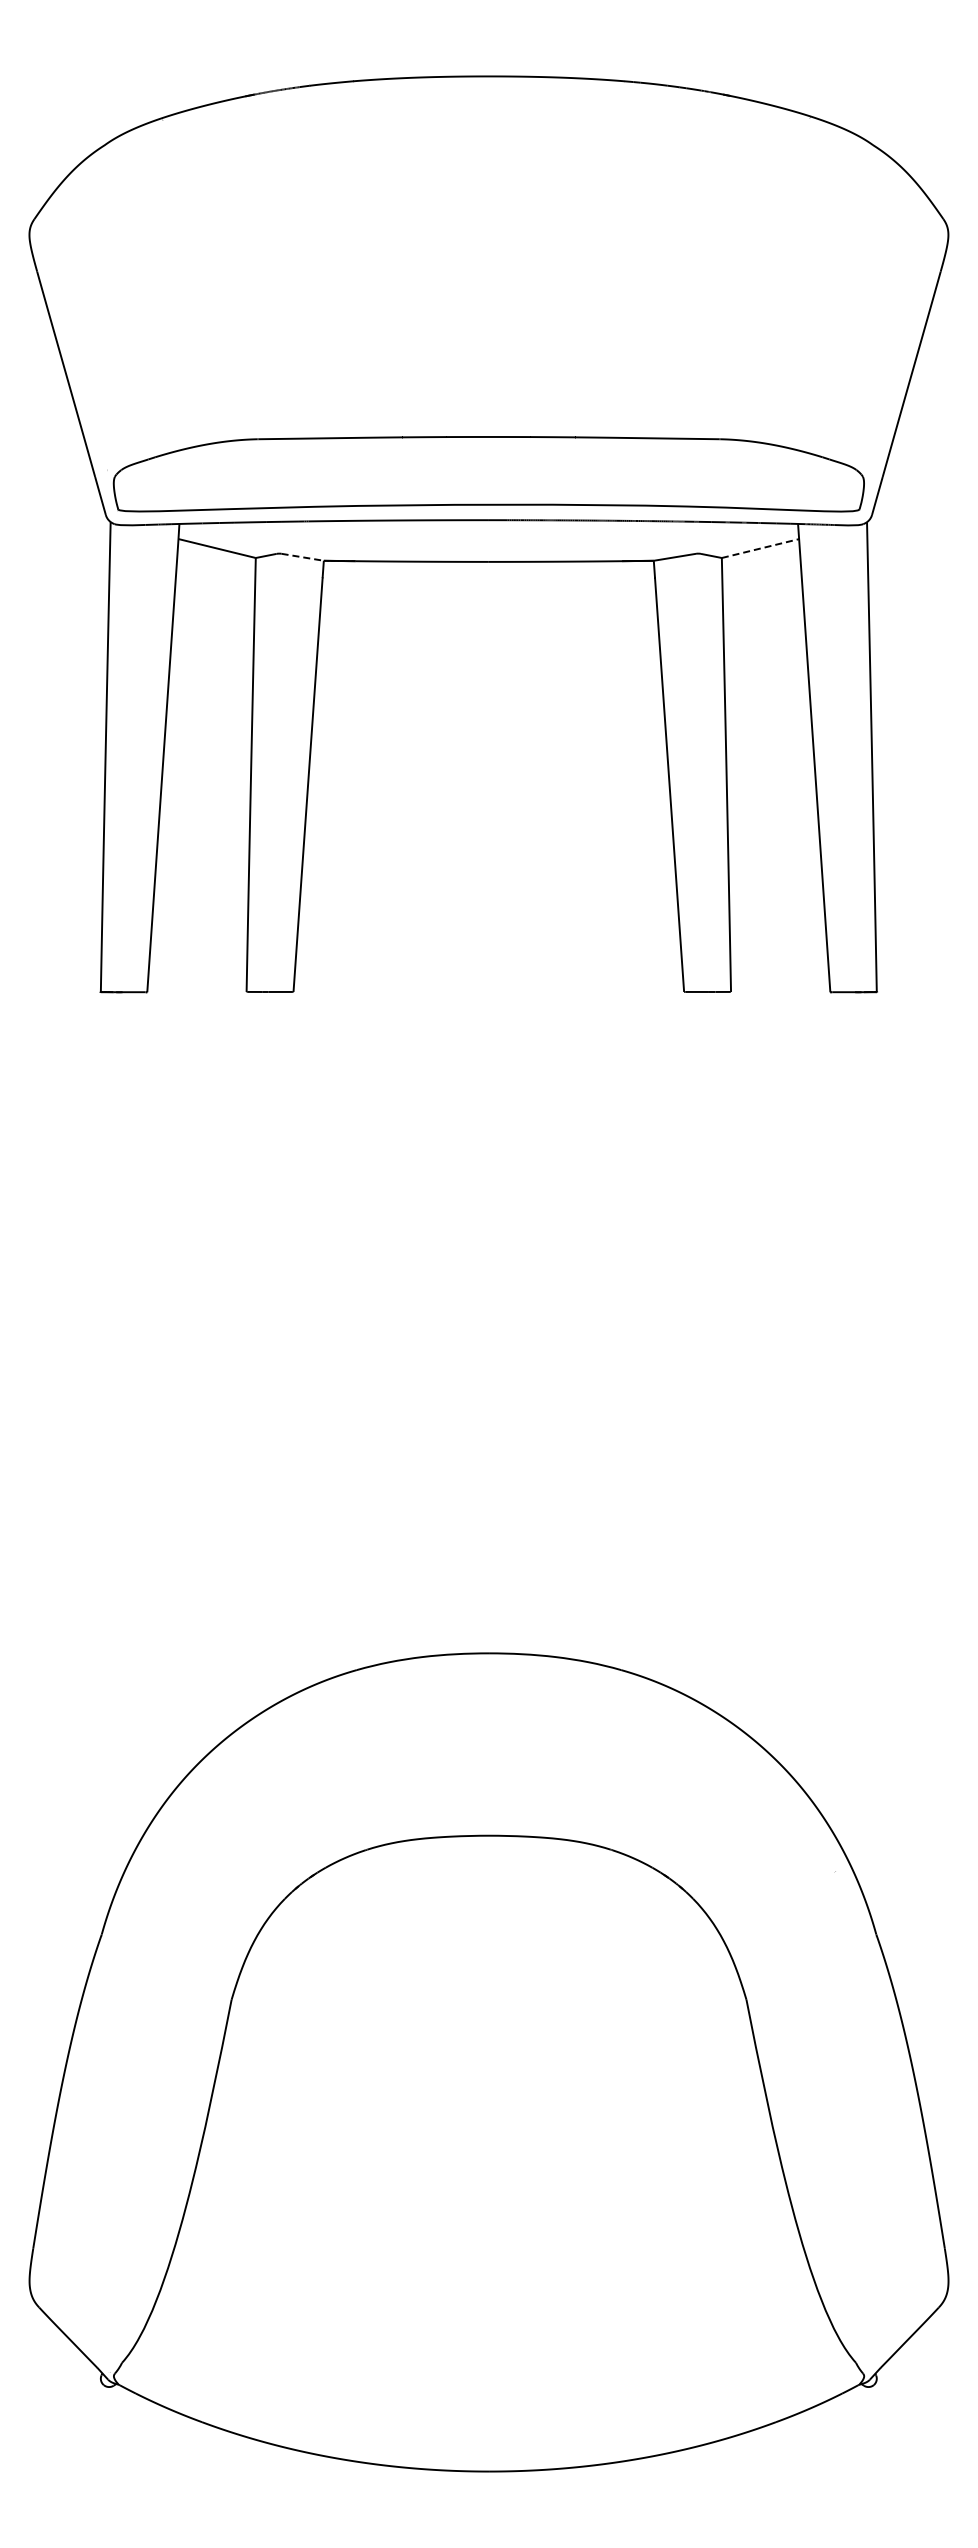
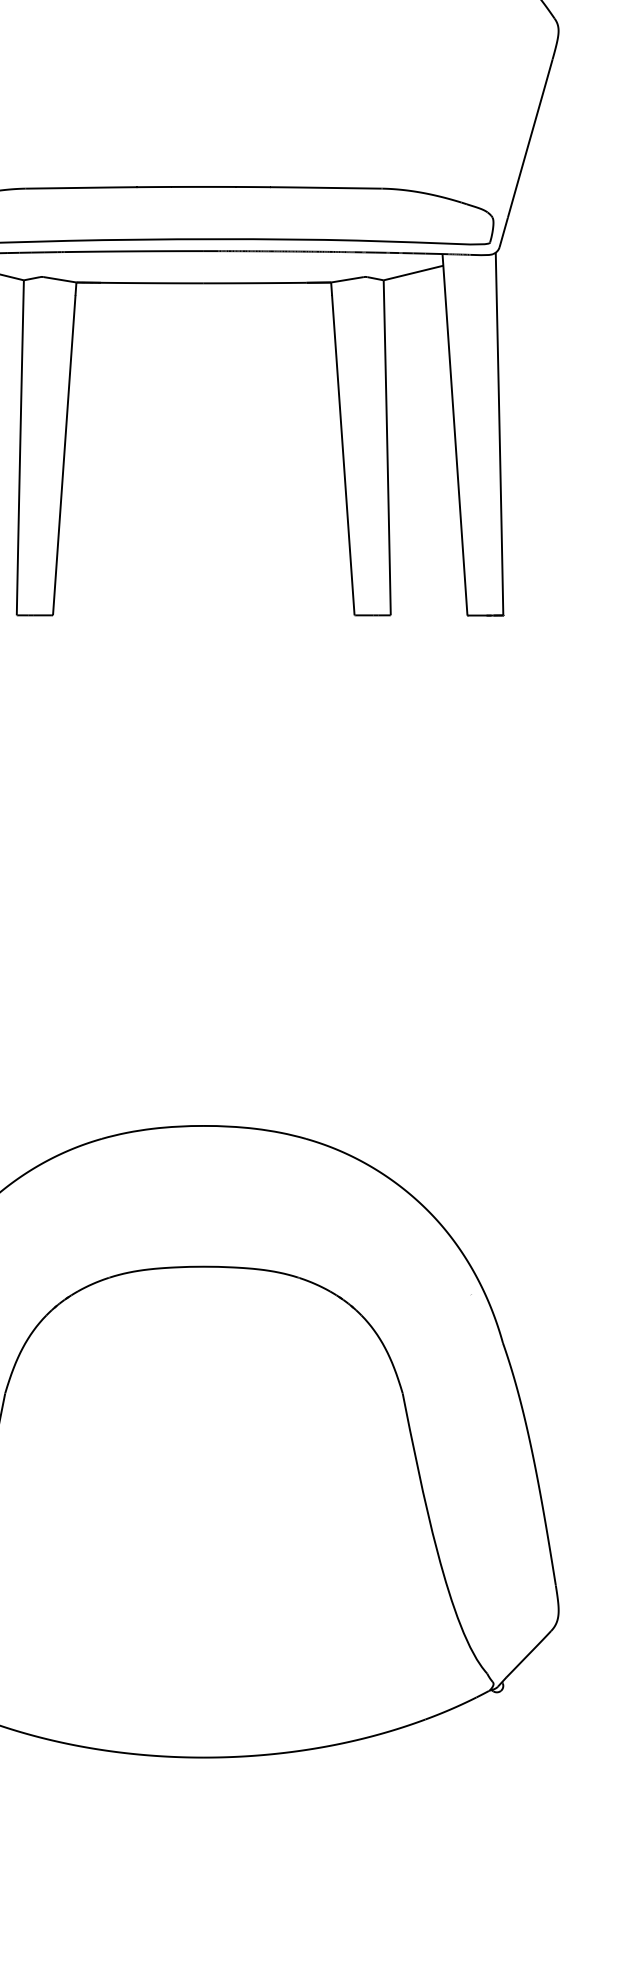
line: (760, 548) -> (413, 272), dashed -> solid
line: (303, 557) -> (60, 279), dashed -> solid

